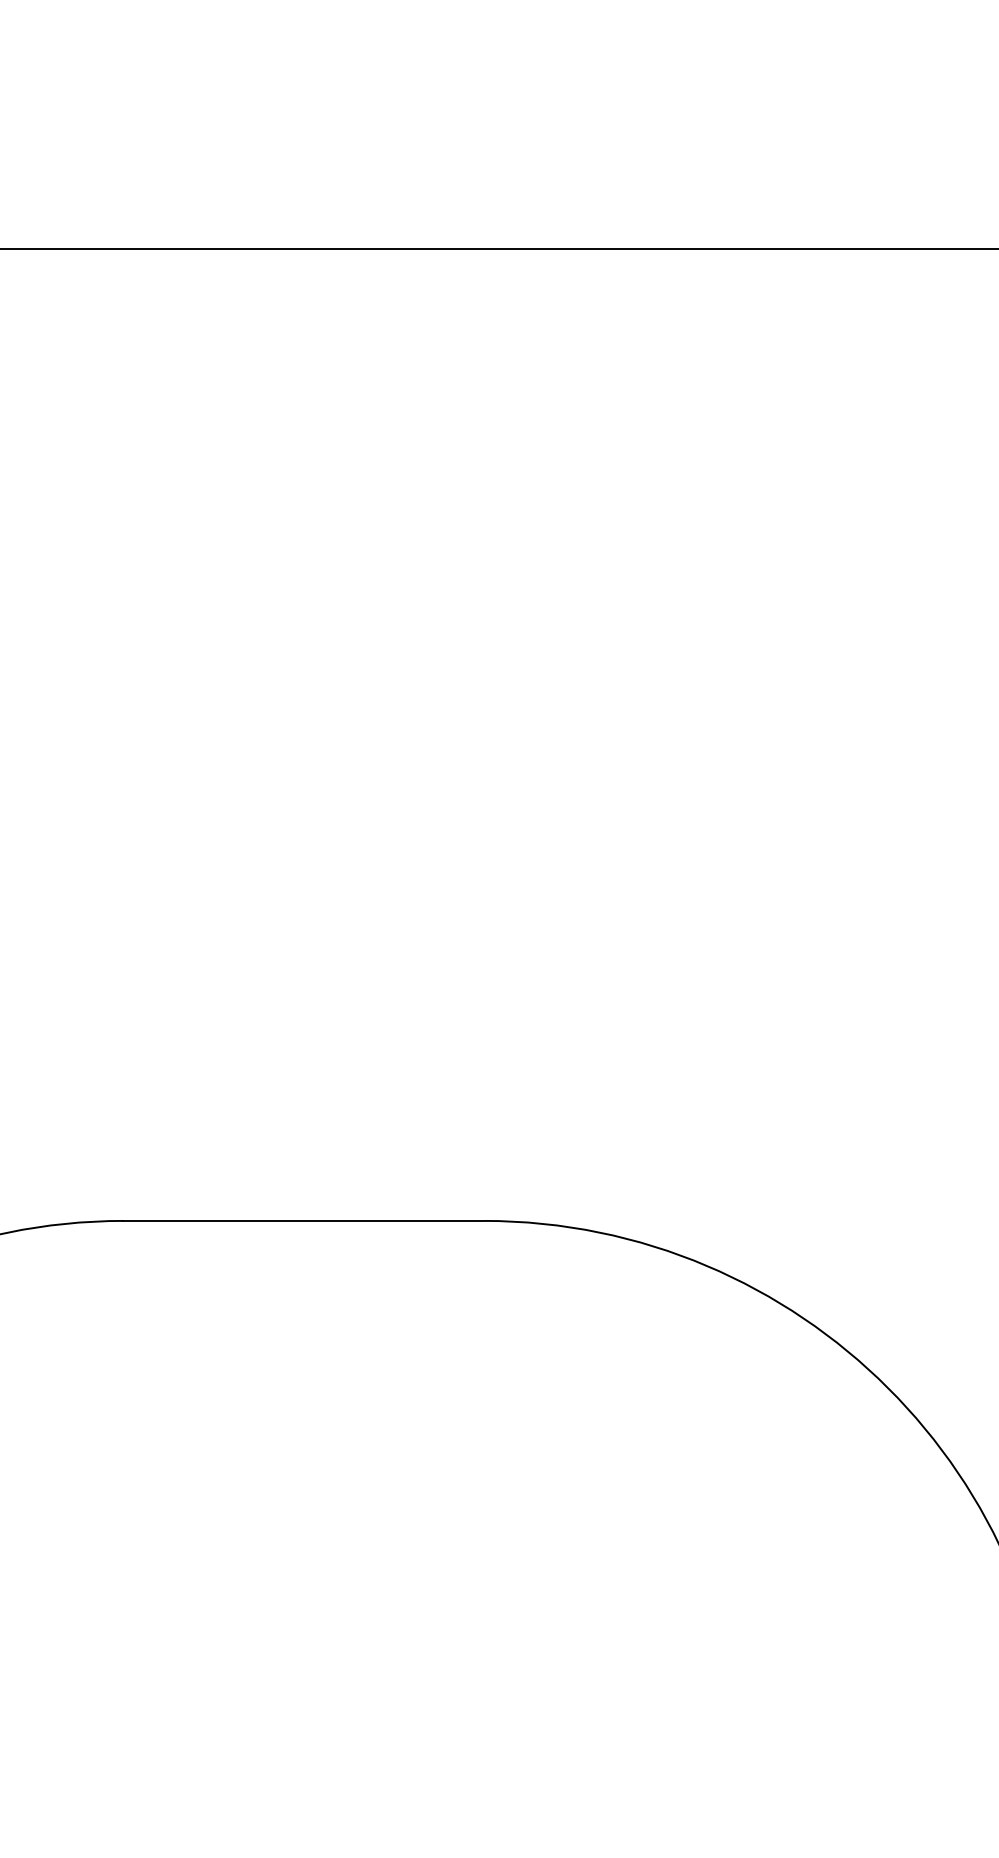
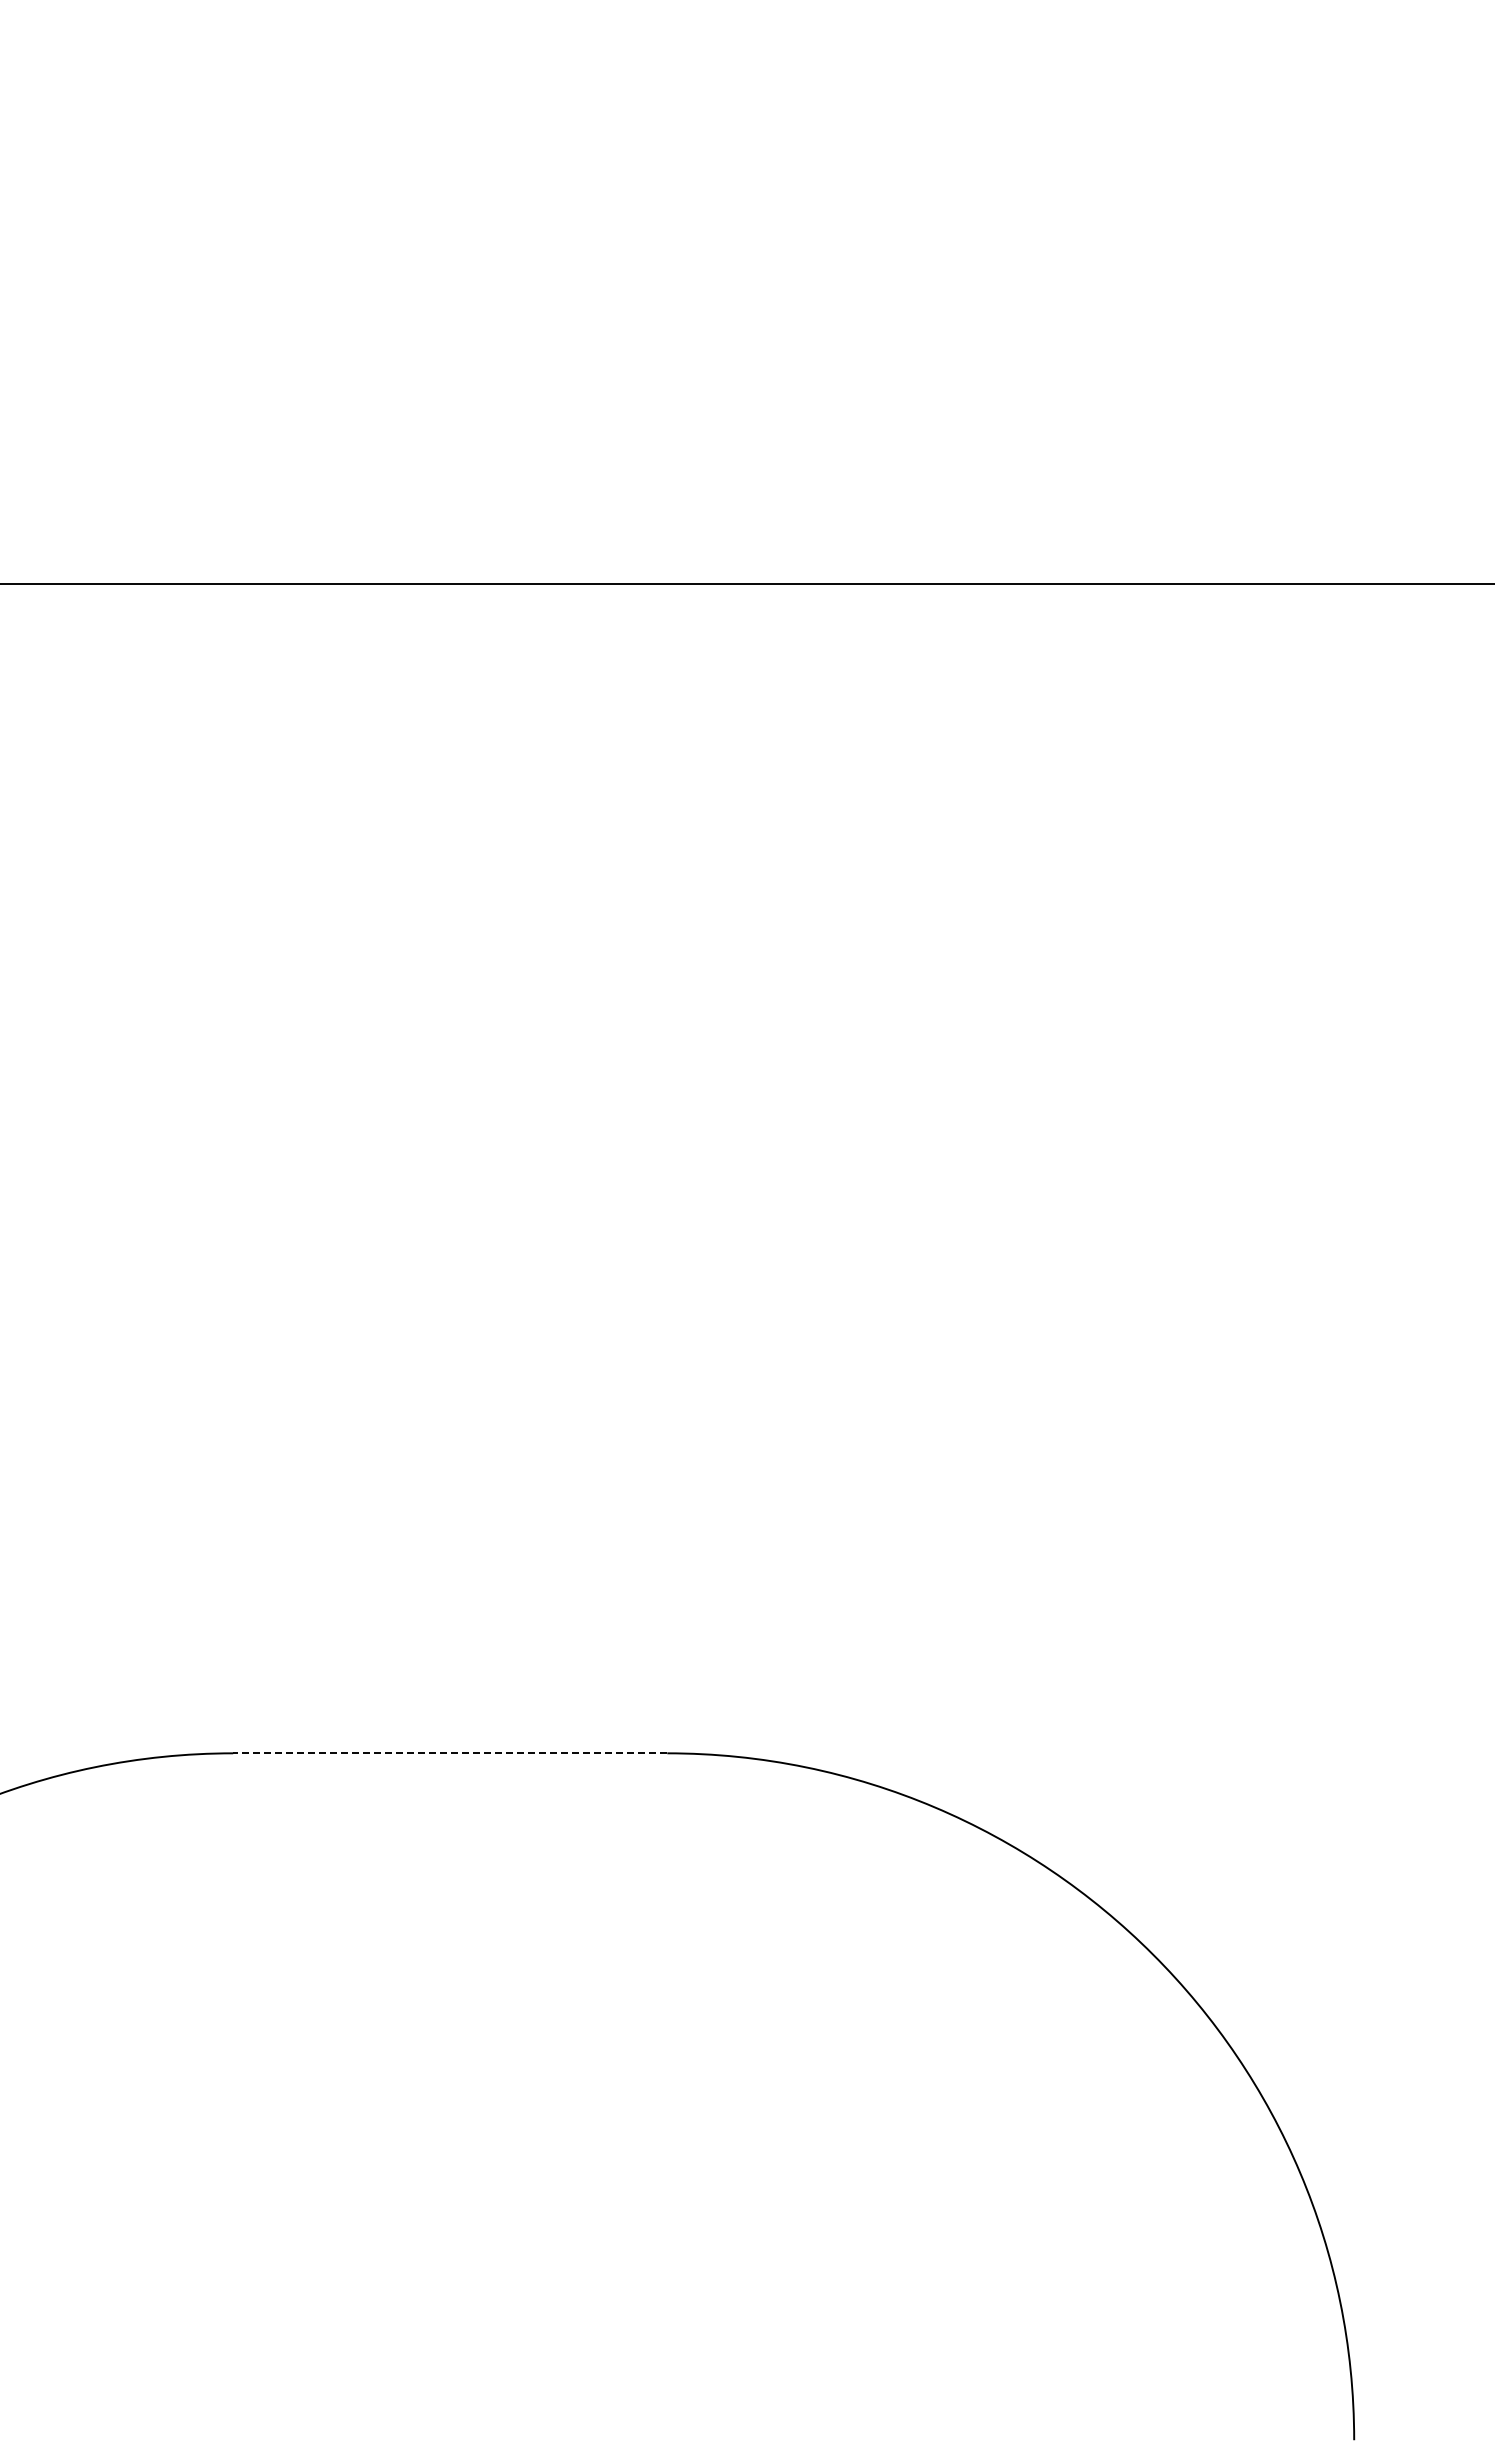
line: (303, 1221) -> (449, 1753), solid -> dashed

